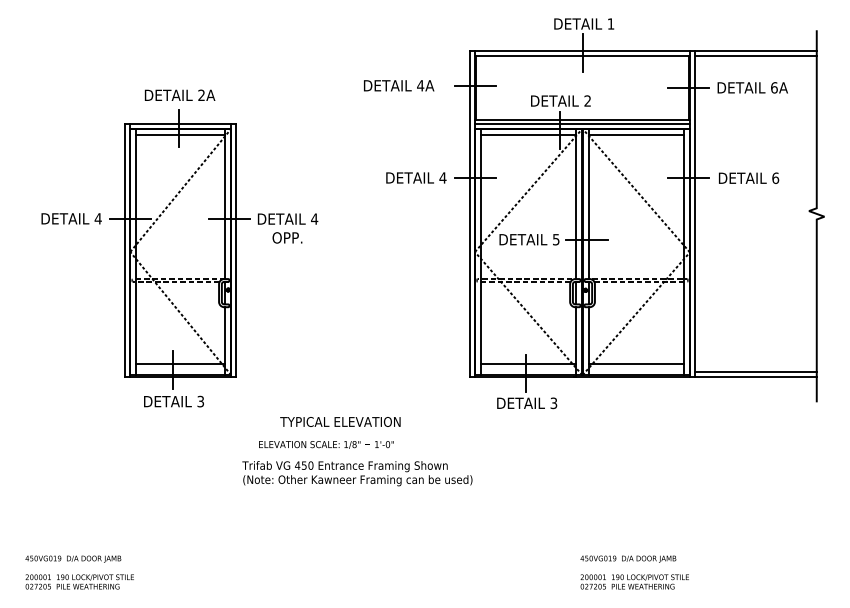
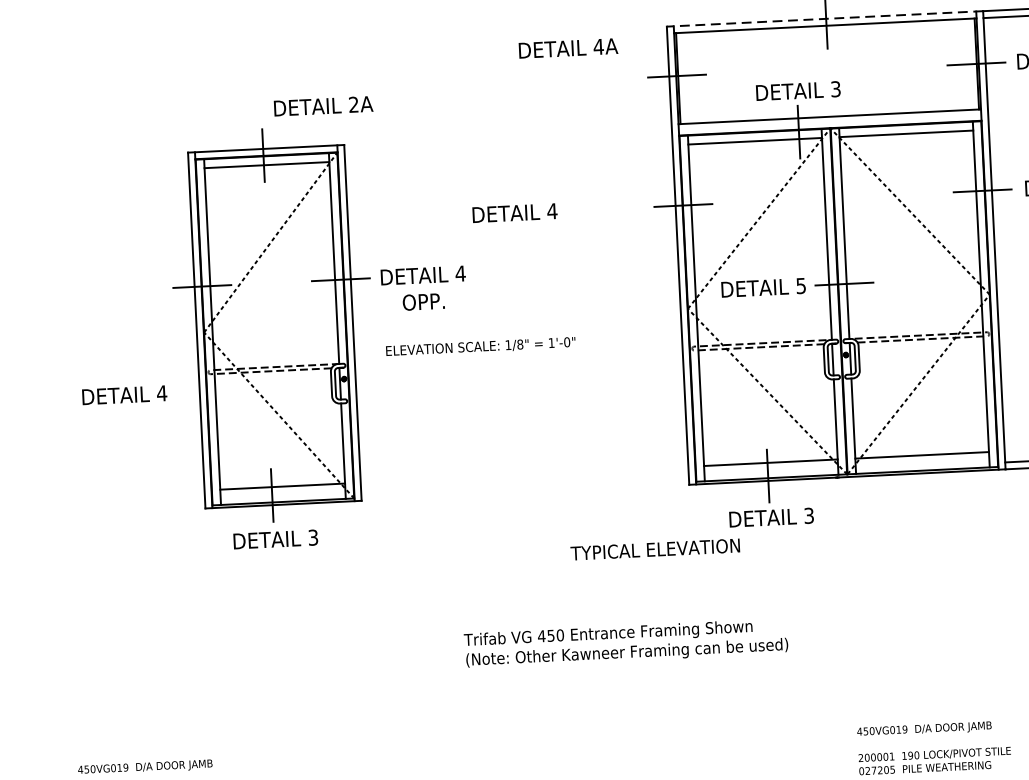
line: (582, 50) -> (825, 18), solid -> dashed
text: (399, 85) -> (569, 48), moved
text: (179, 94) -> (322, 105), moved
text: (587, 101) -> (835, 89), 2 -> 3
line: (582, 123) -> (830, 121), removed
text: (416, 177) -> (515, 212), moved
text: (71, 218) -> (124, 394), moved
text: (340, 421) -> (655, 548), moved
text: (326, 444) -> (480, 346), moved
text: (357, 473) -> (626, 643), moved

